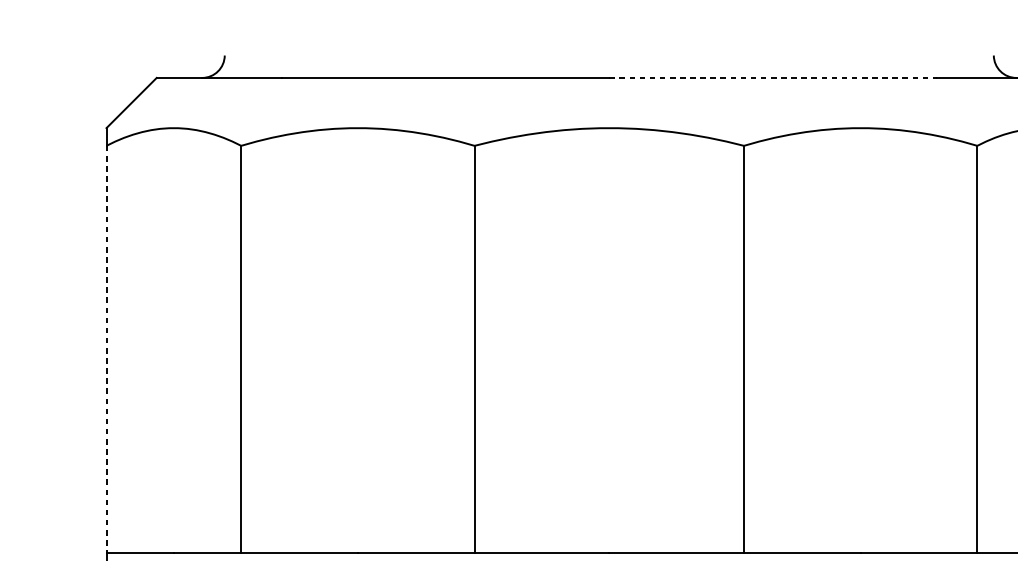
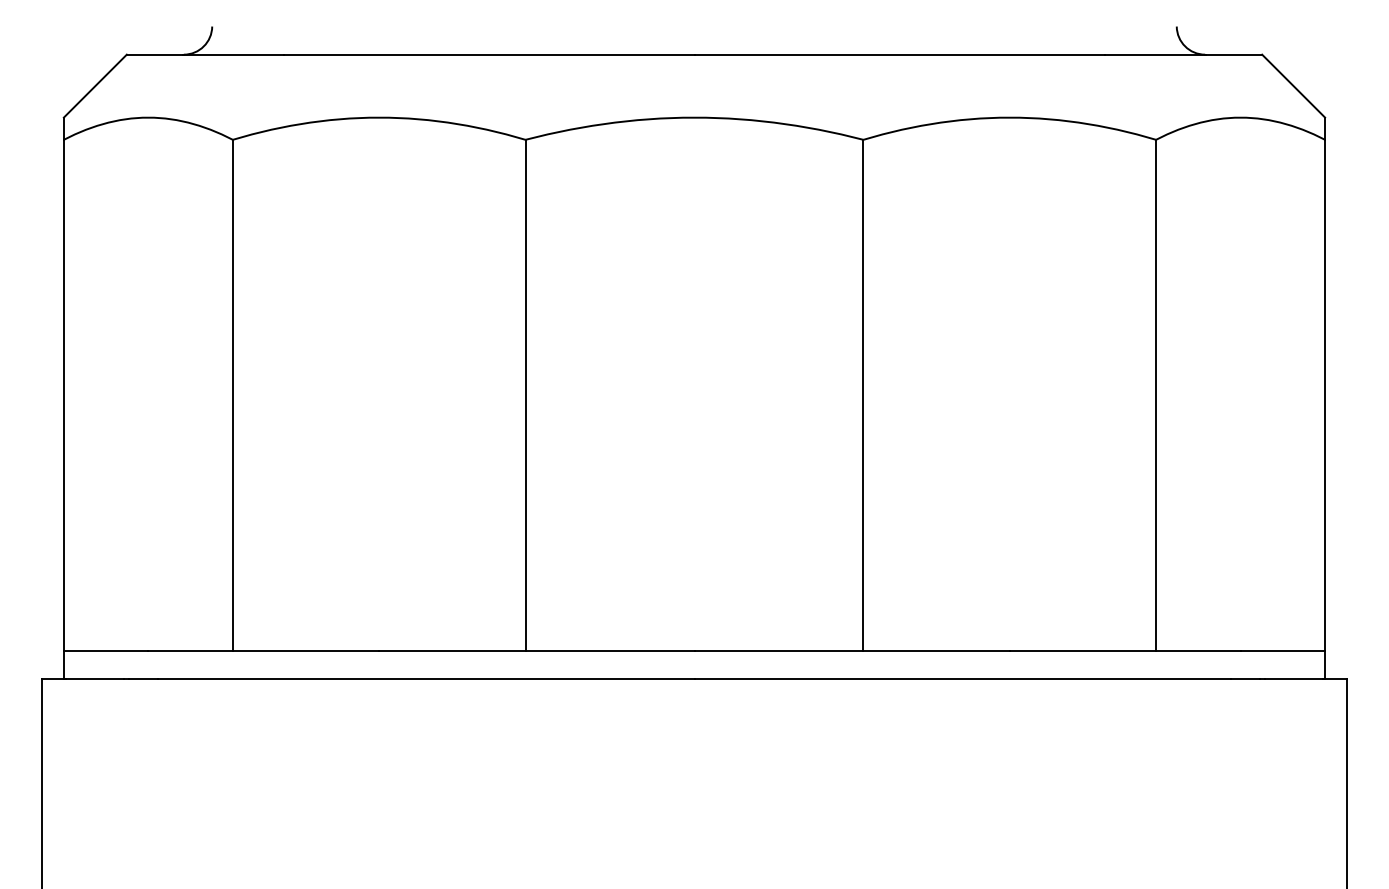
line: (773, 77) -> (900, 54), dashed -> solid
line: (106, 349) -> (63, 395), dashed -> solid

